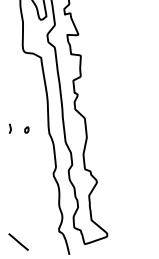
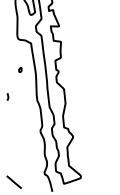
part: (26, 129) -> (20, 69), moved

